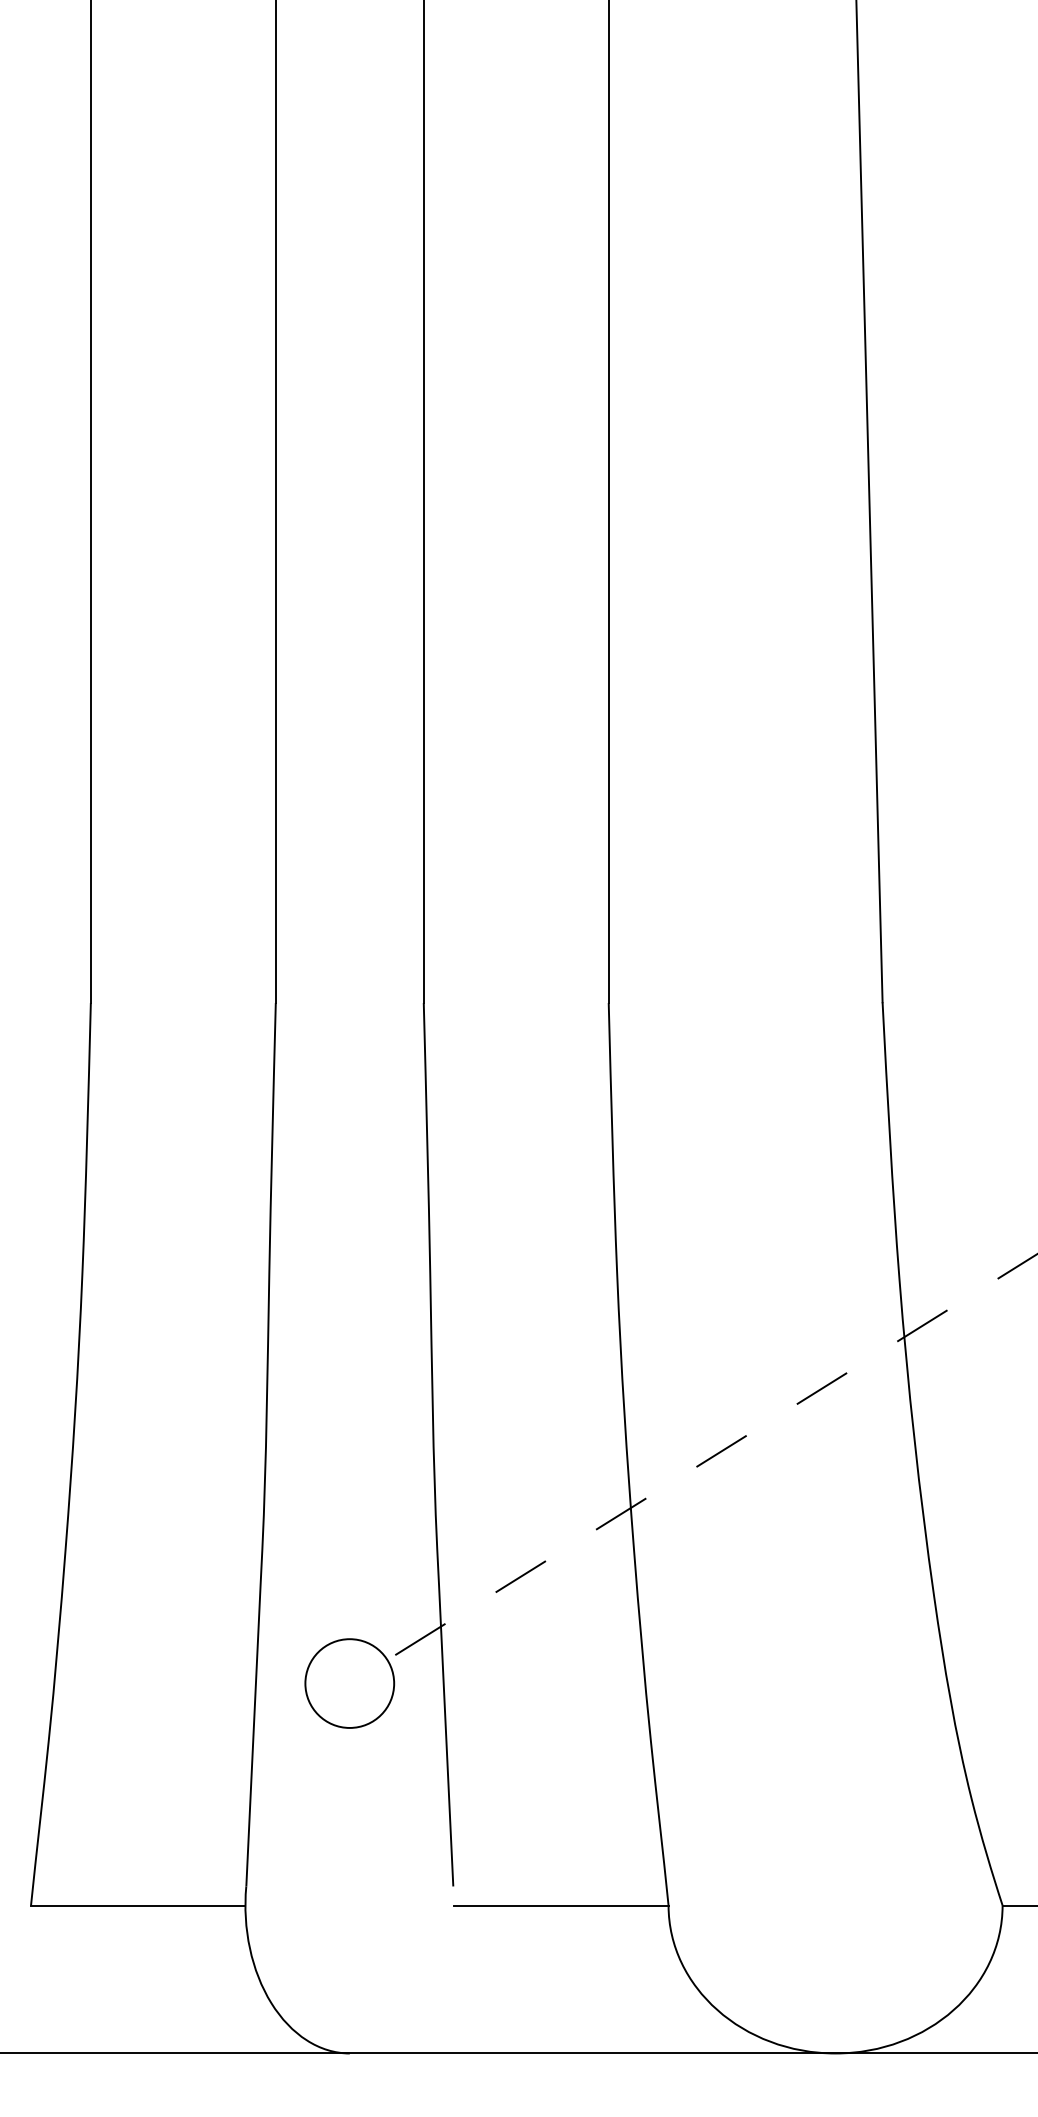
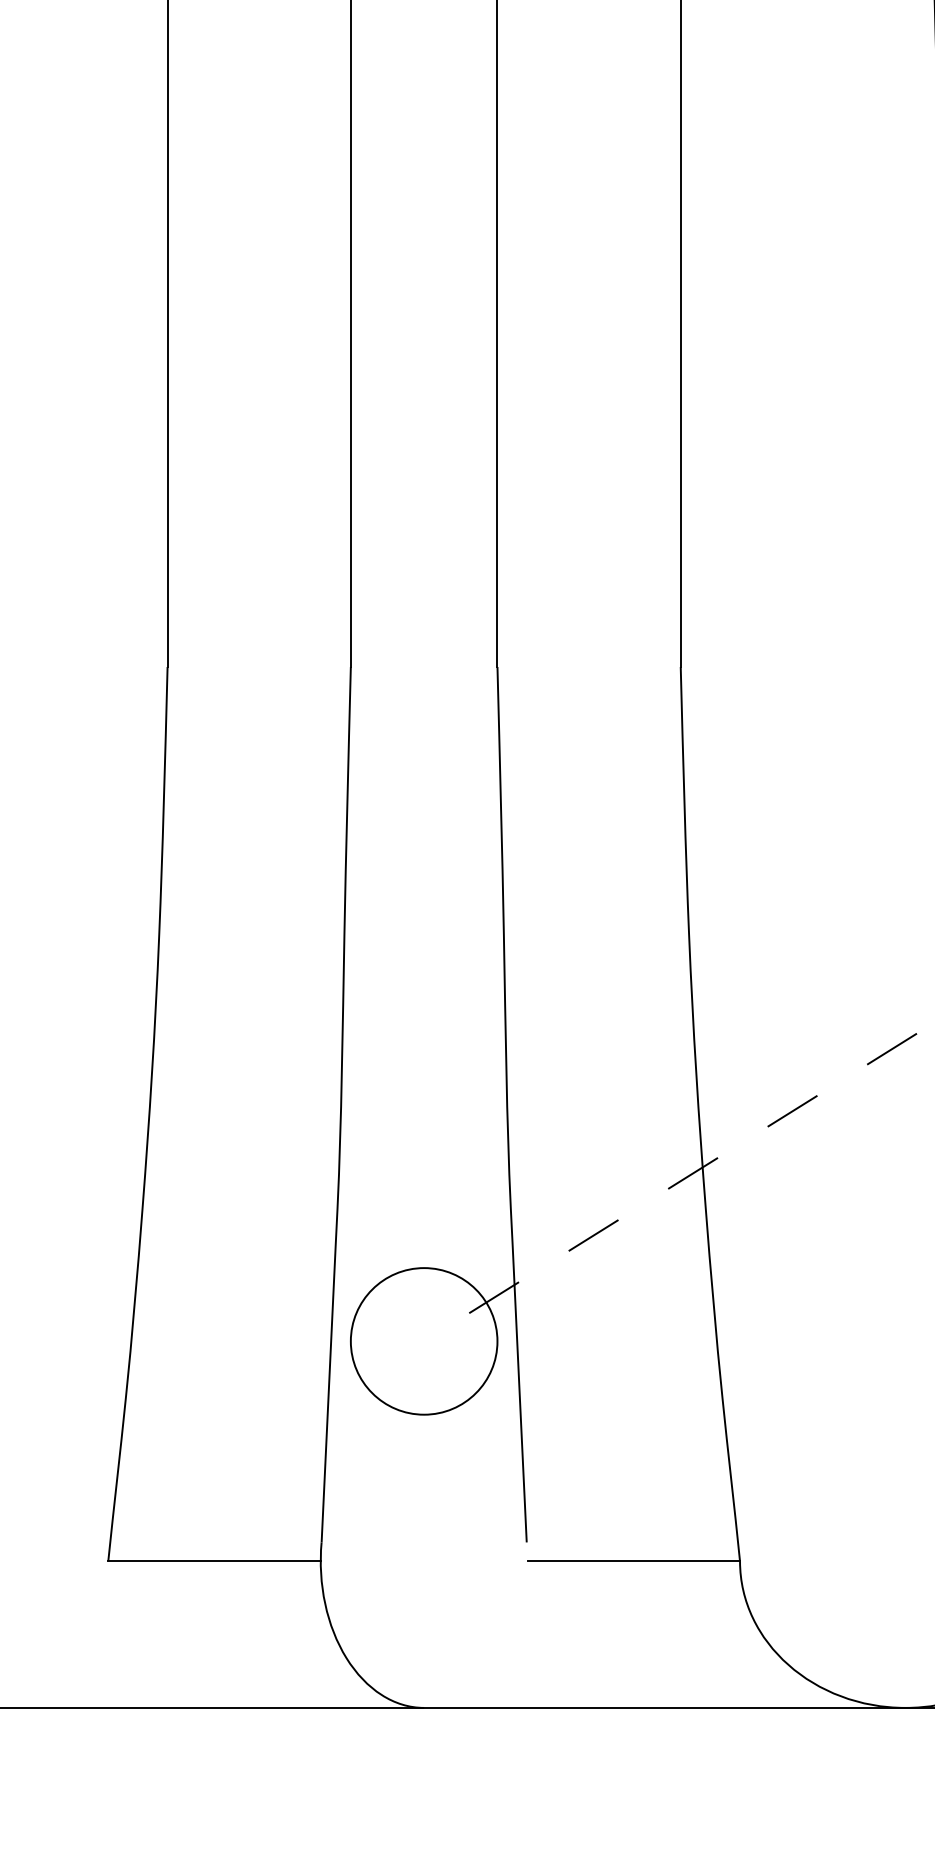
circle: (349, 1683) -> (423, 1341), size x1.67

